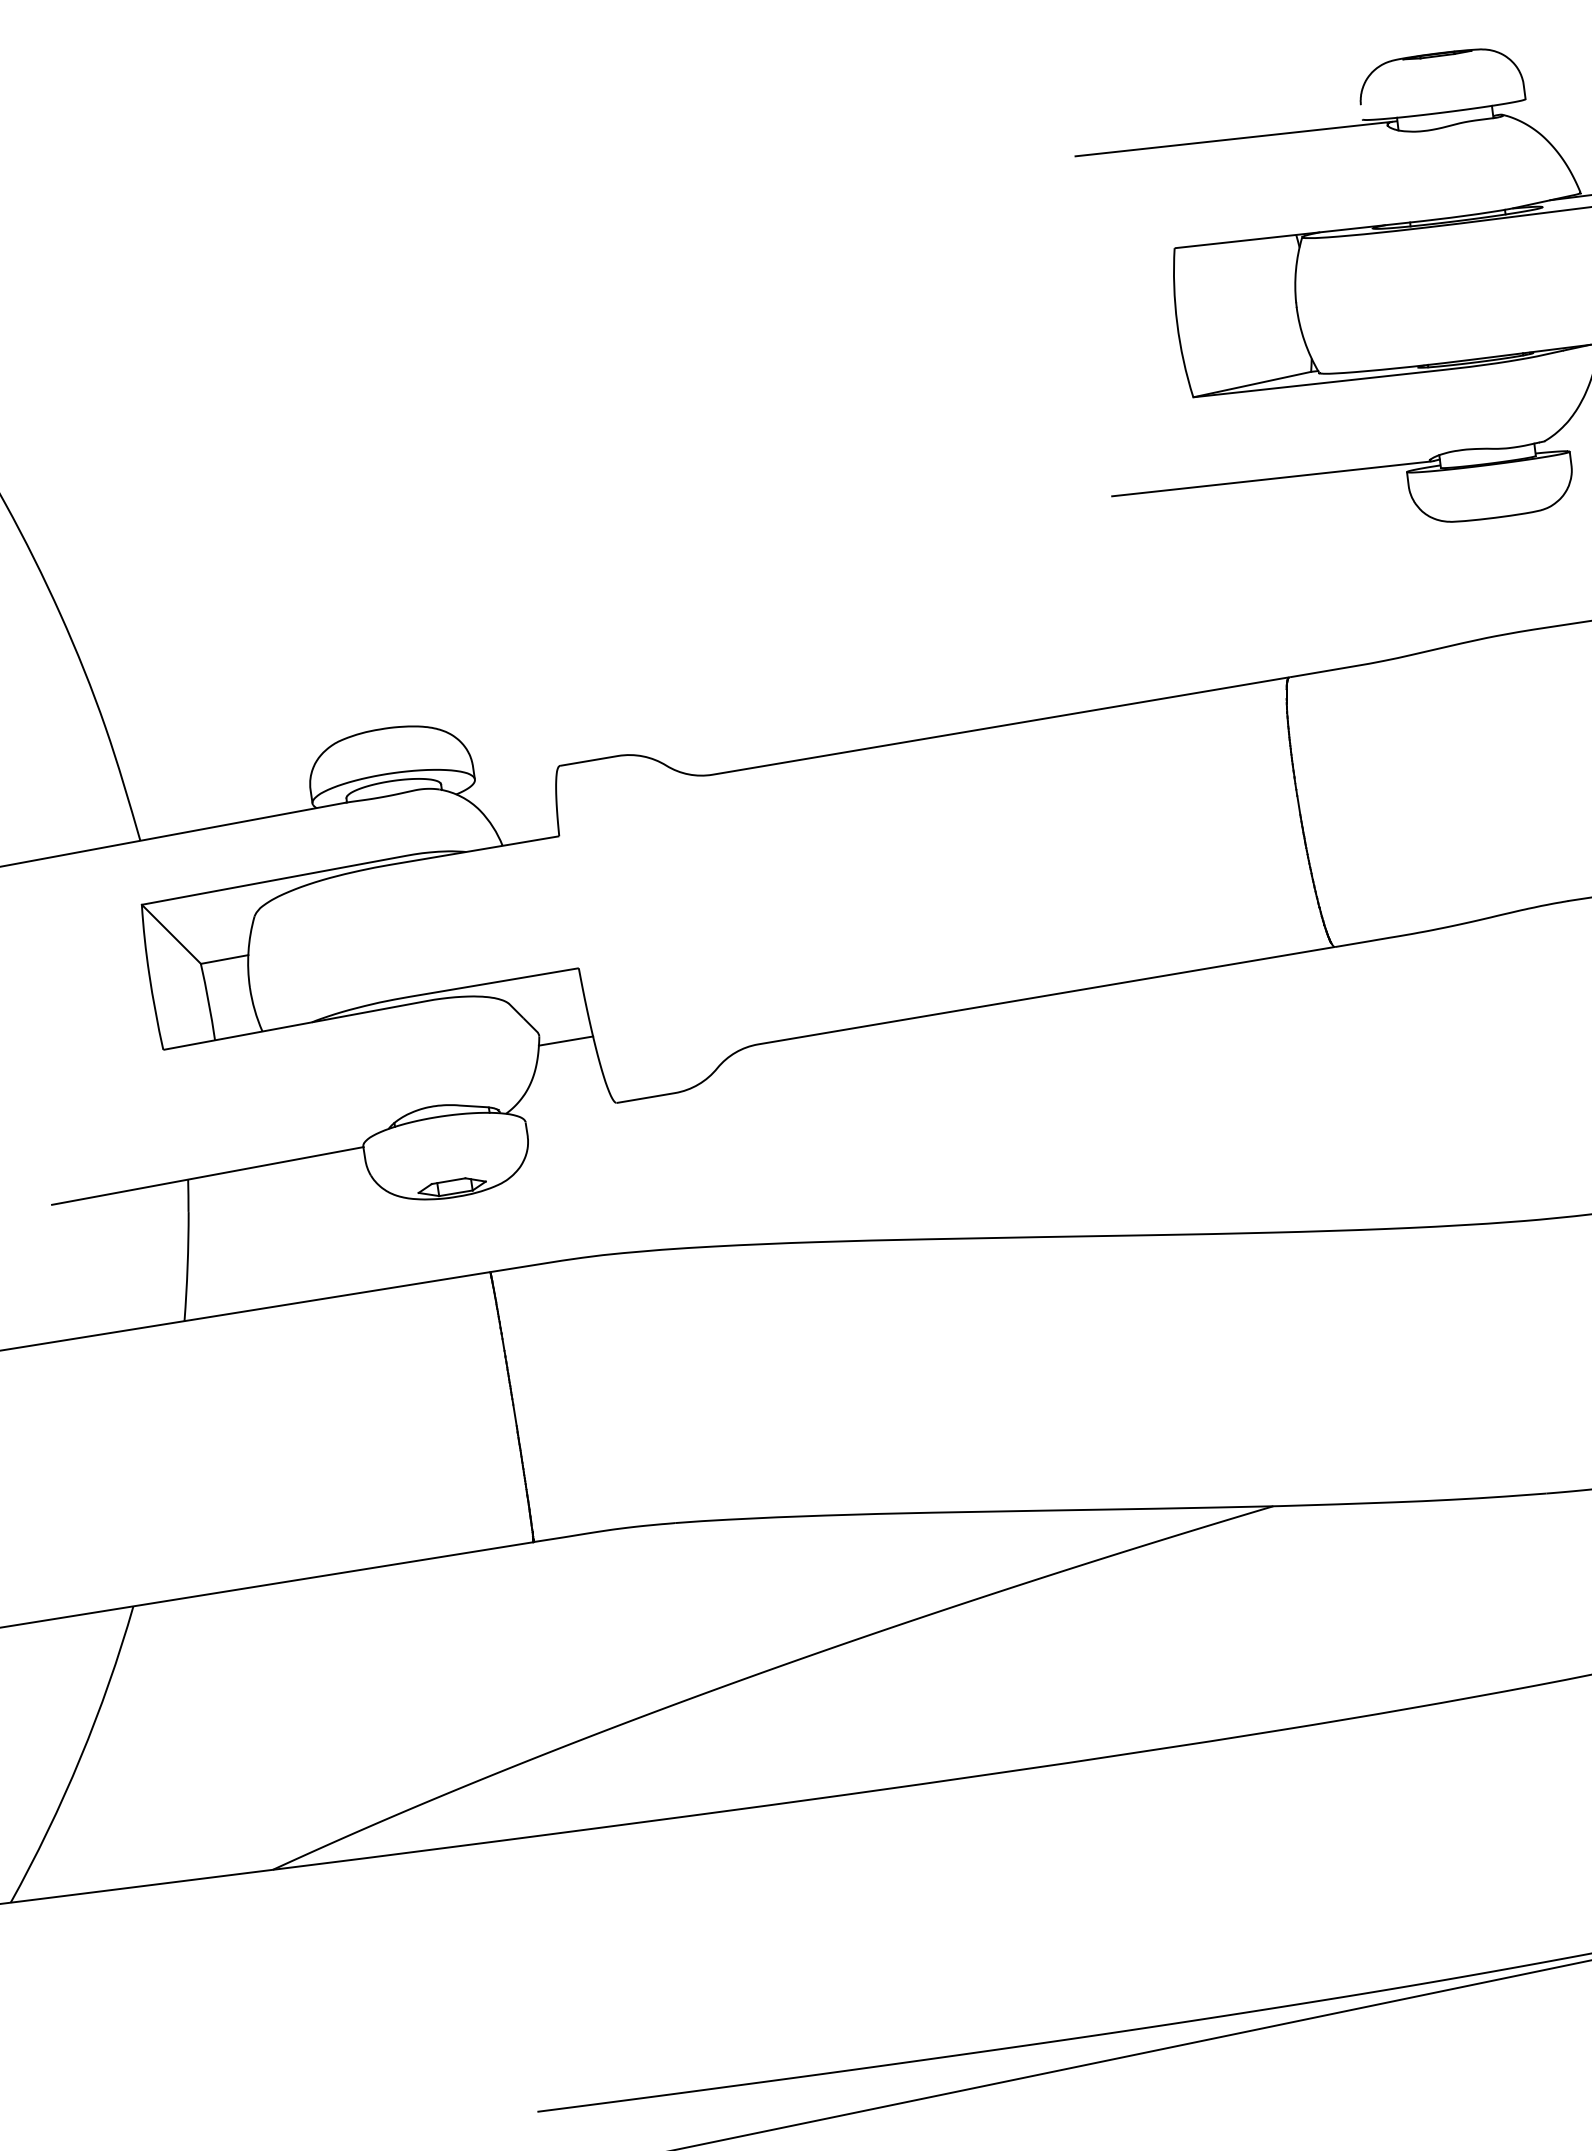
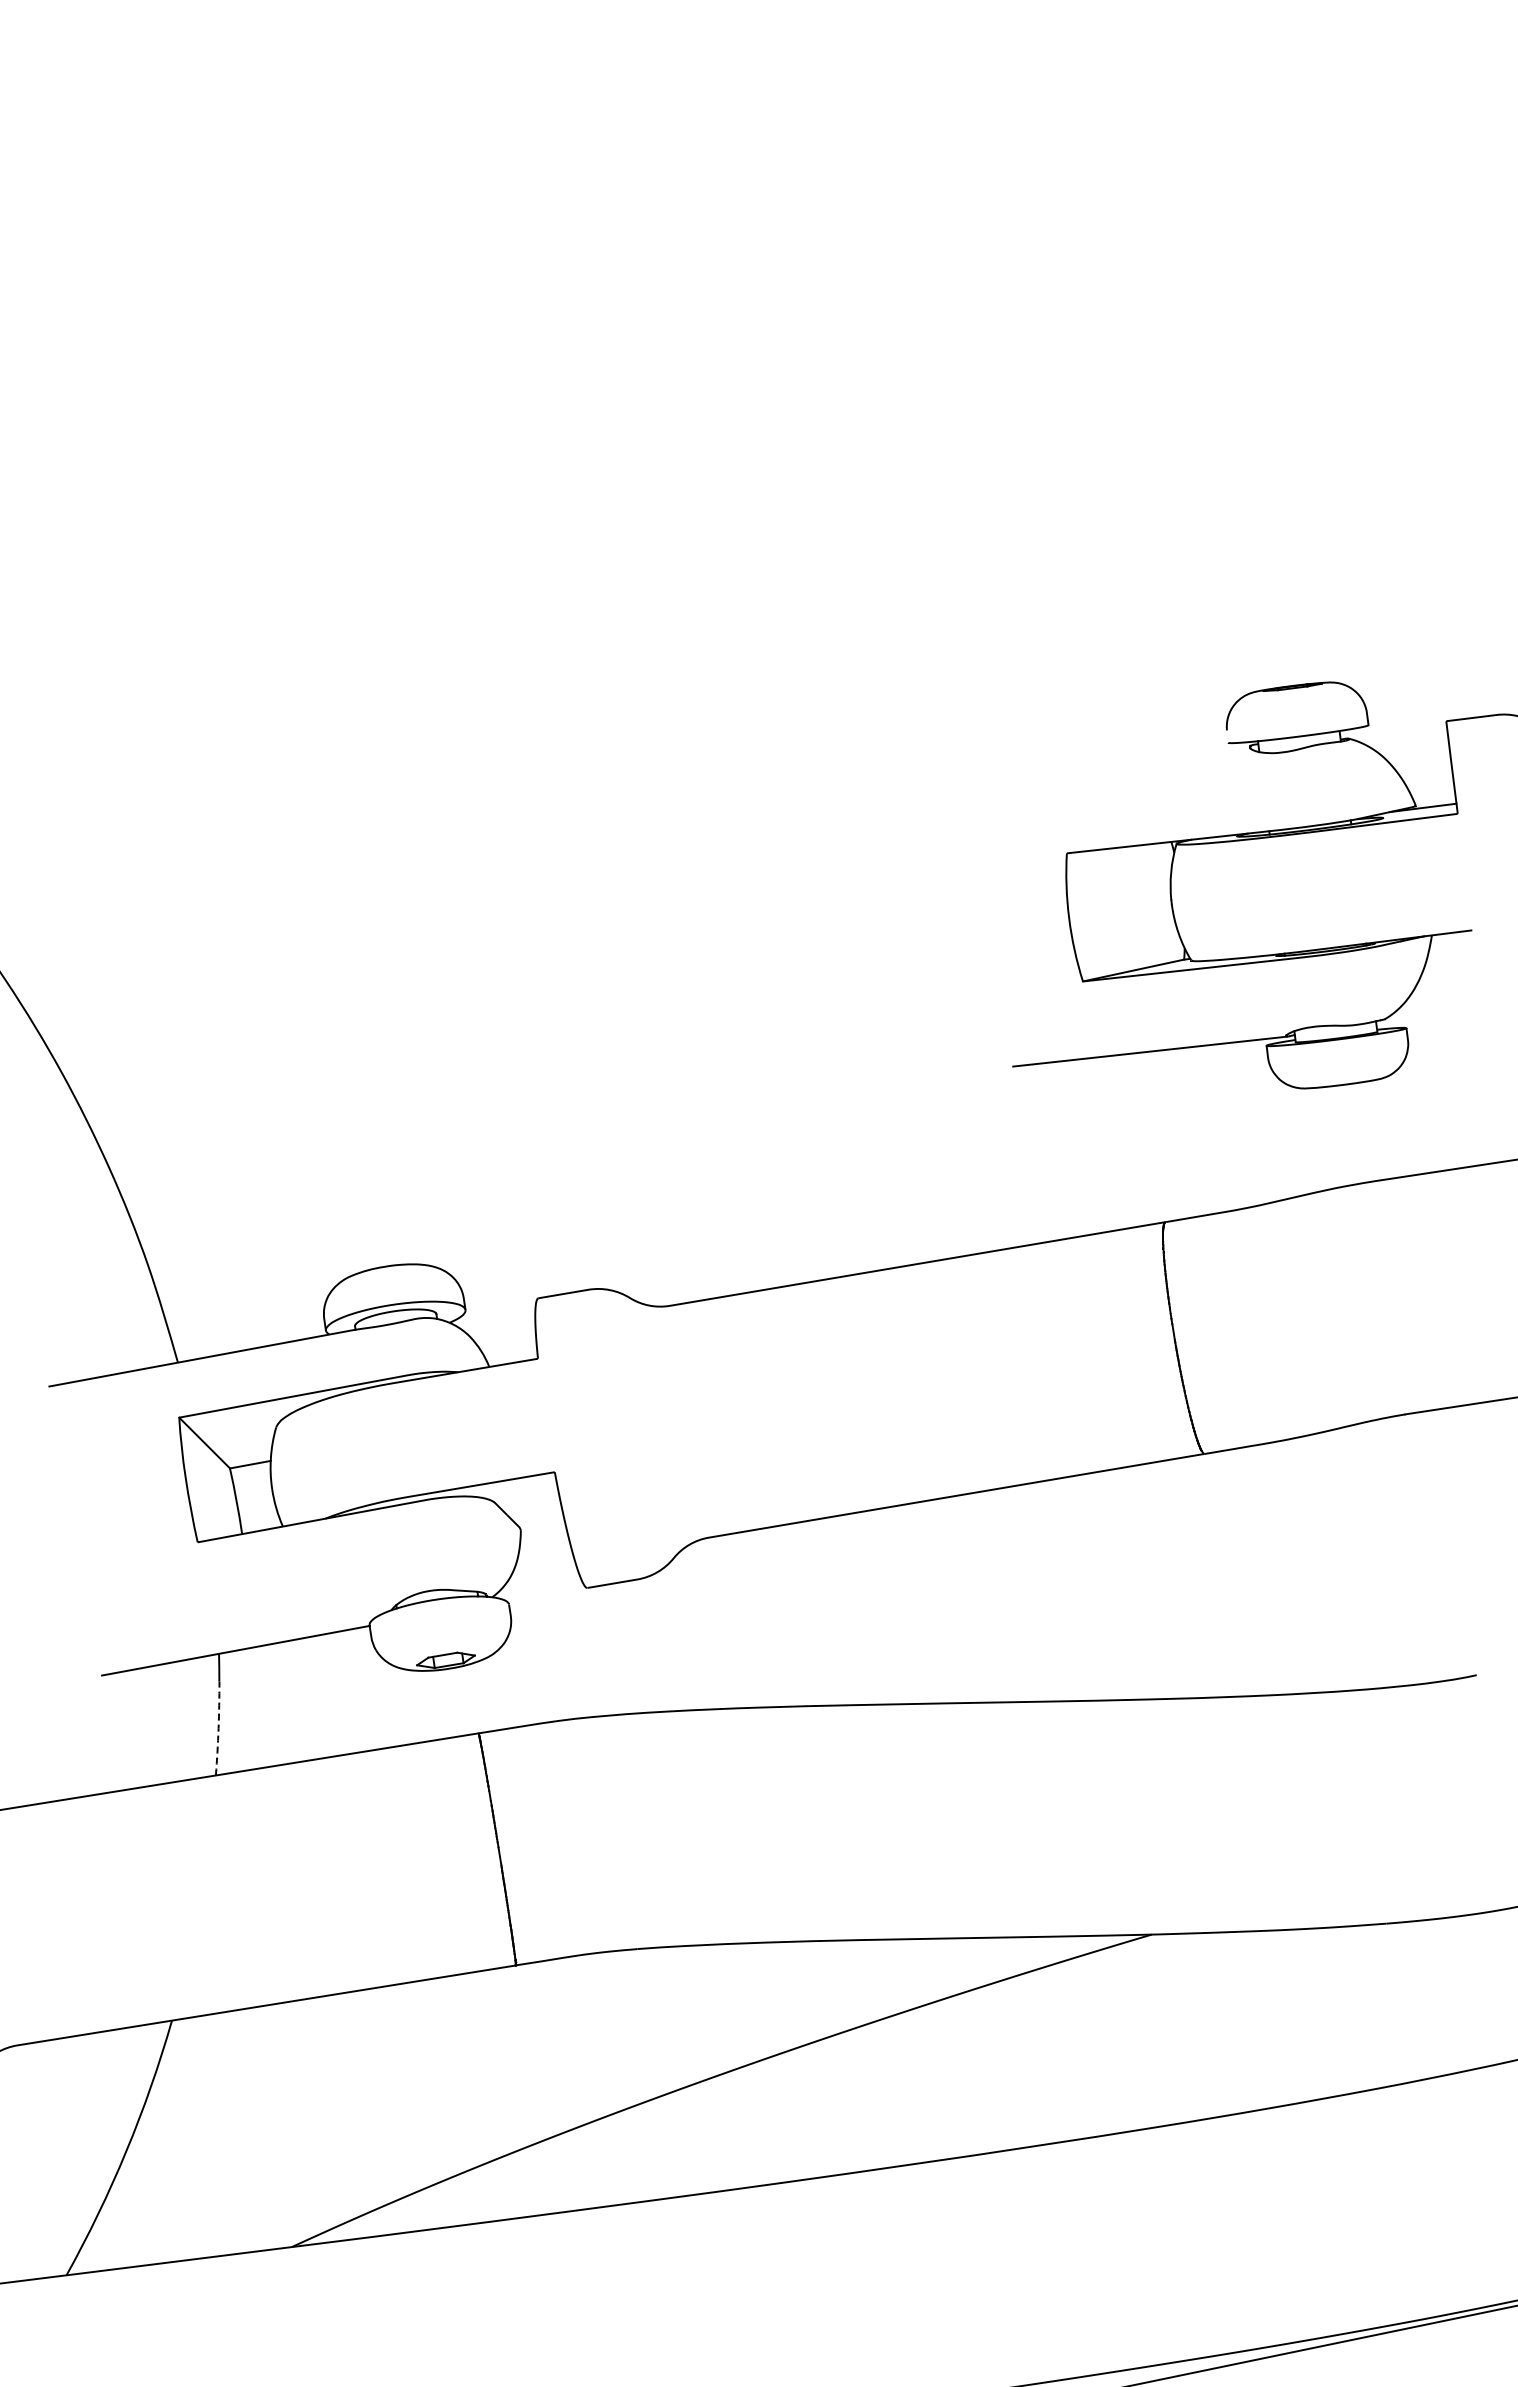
line: (1233, 139) -> (1117, 759), removed
line: (565, 1040) -> (543, 1534), removed
arc: (187, 1266) -> (218, 1728), solid -> dashed

